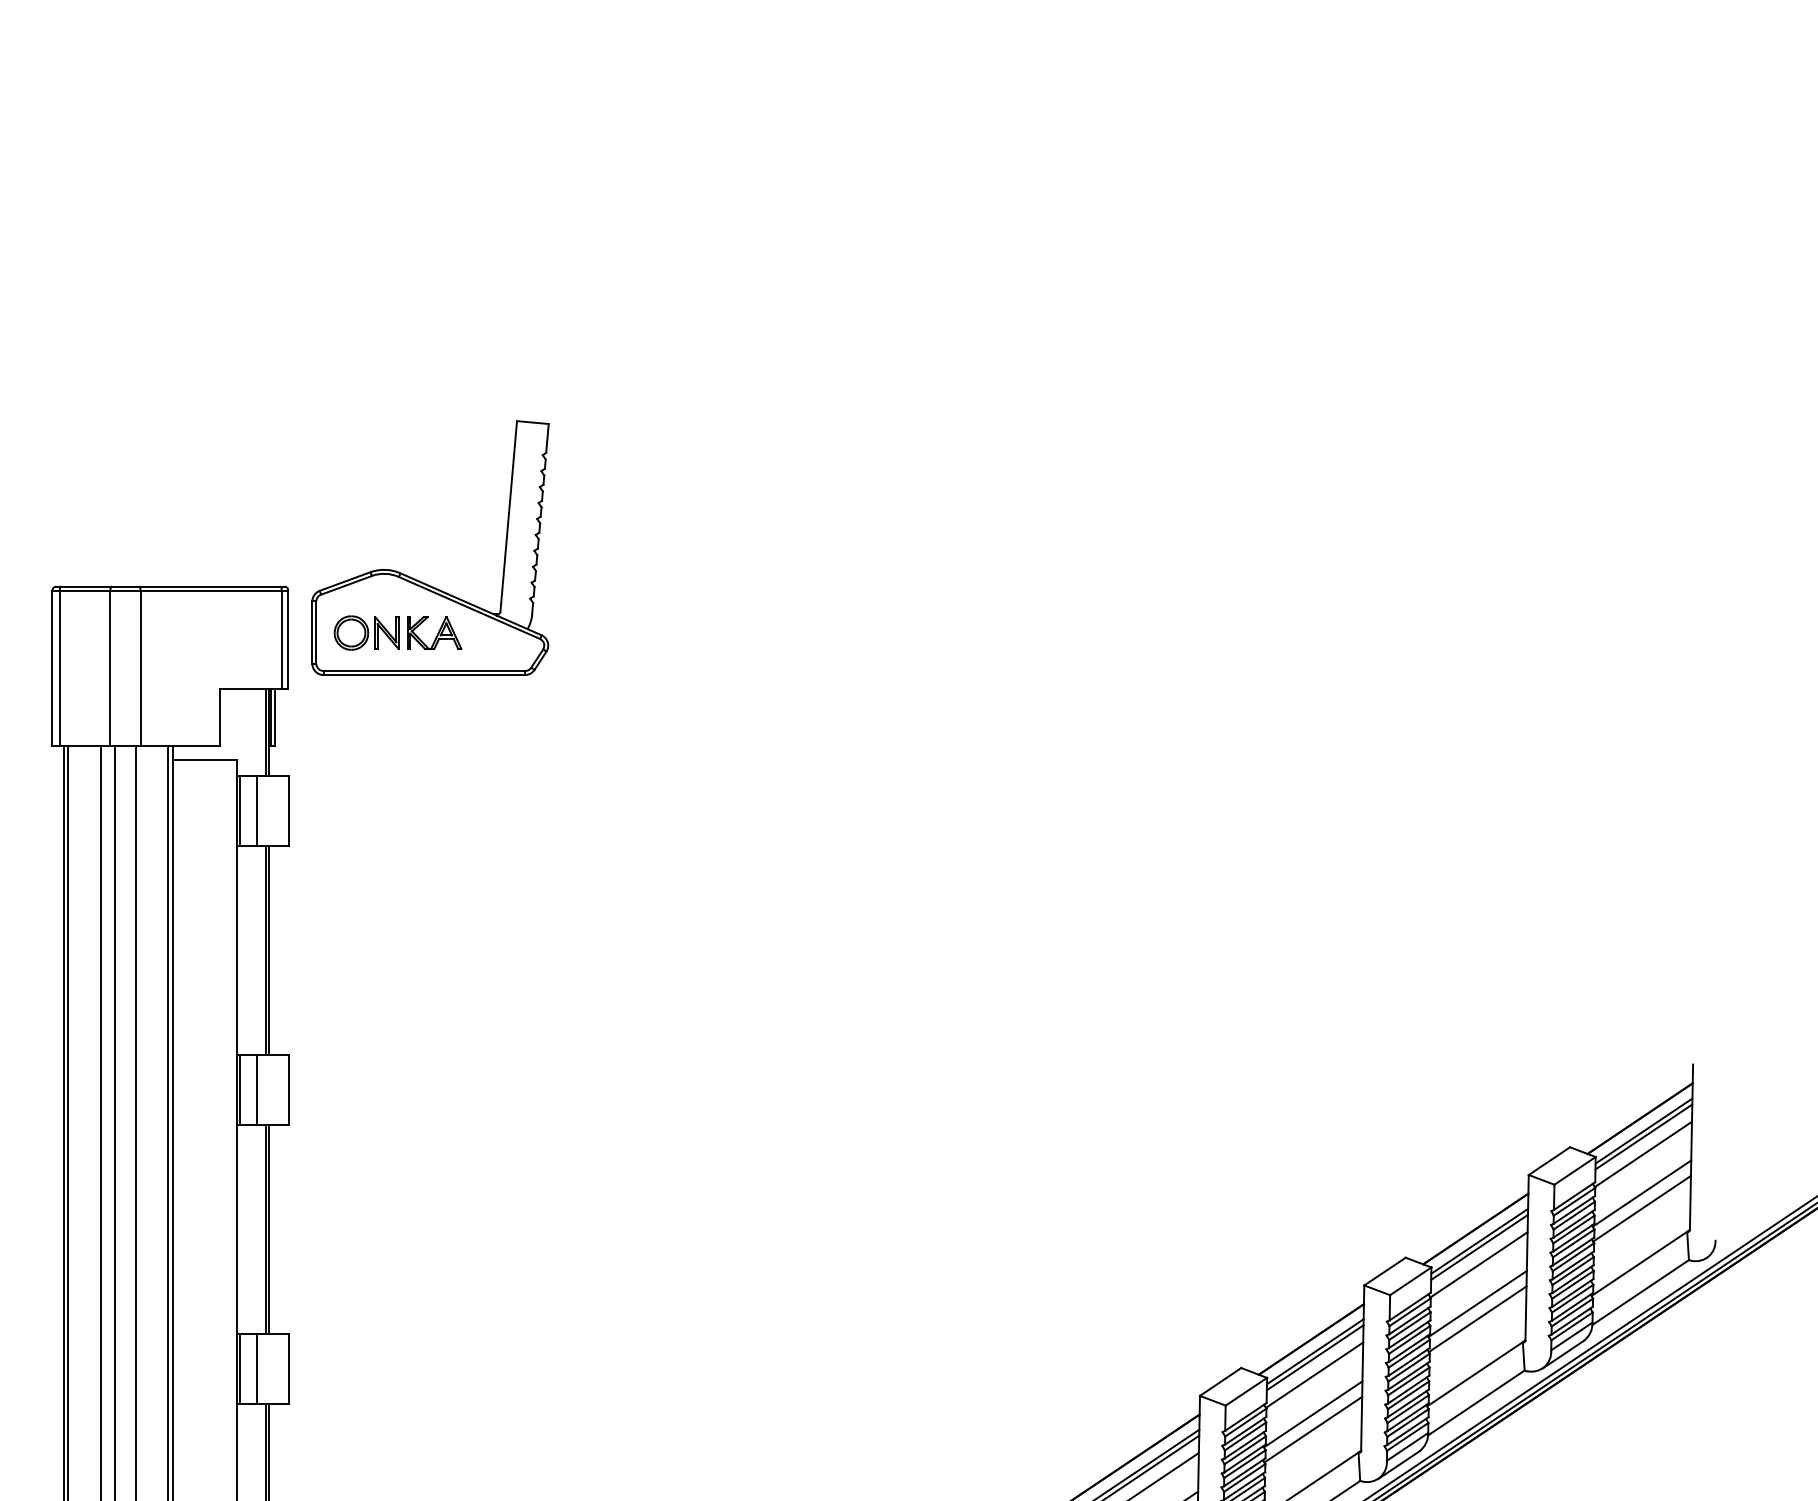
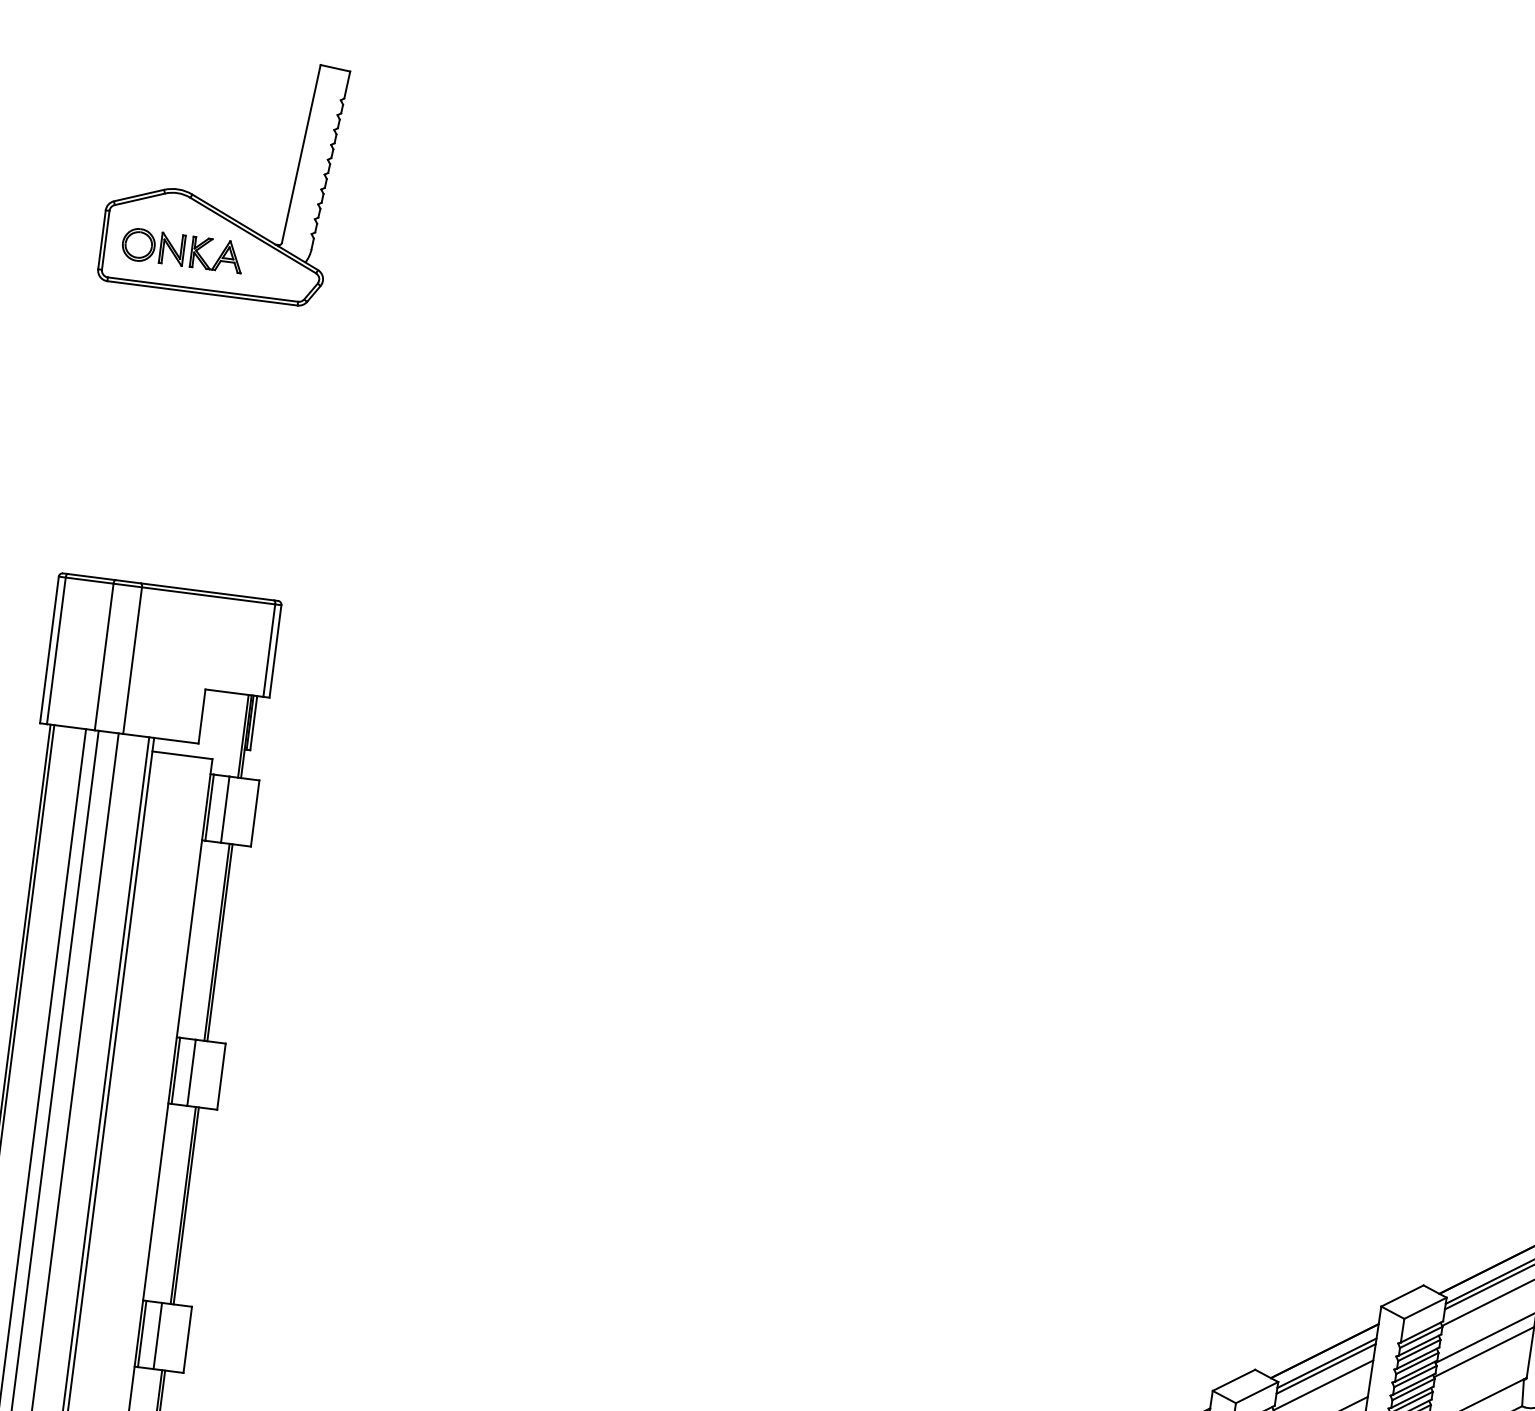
part: (415, 578) -> (205, 201), moved

